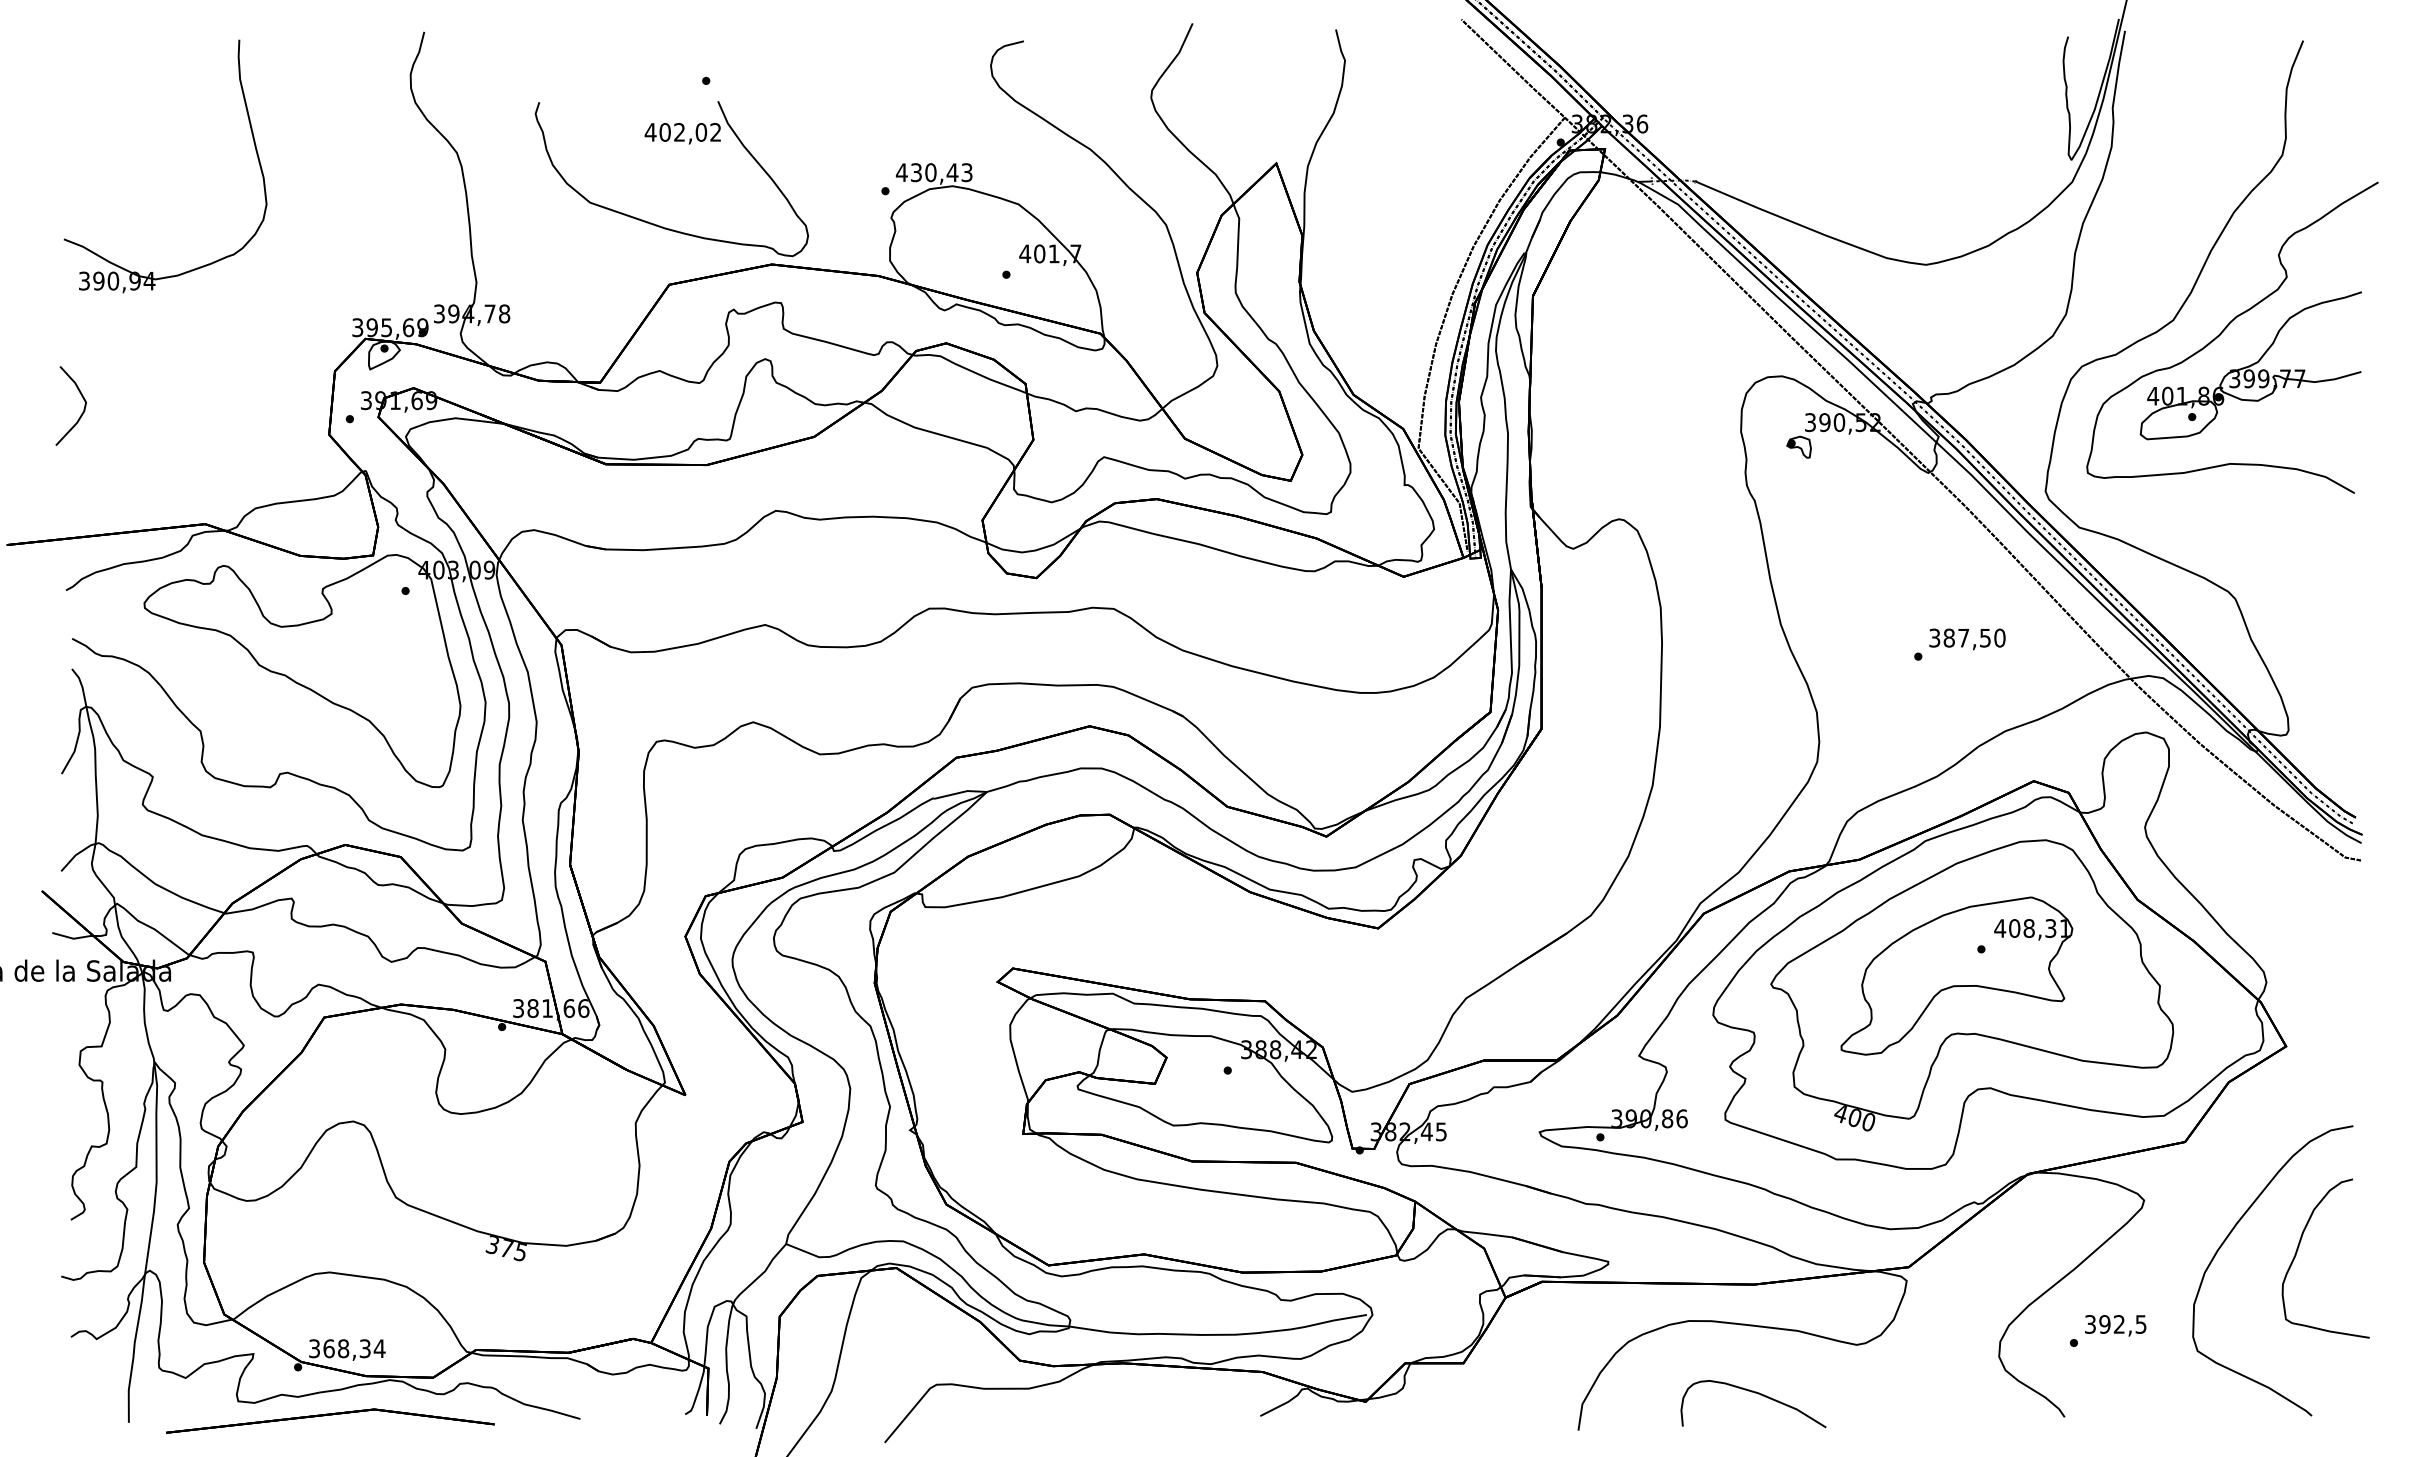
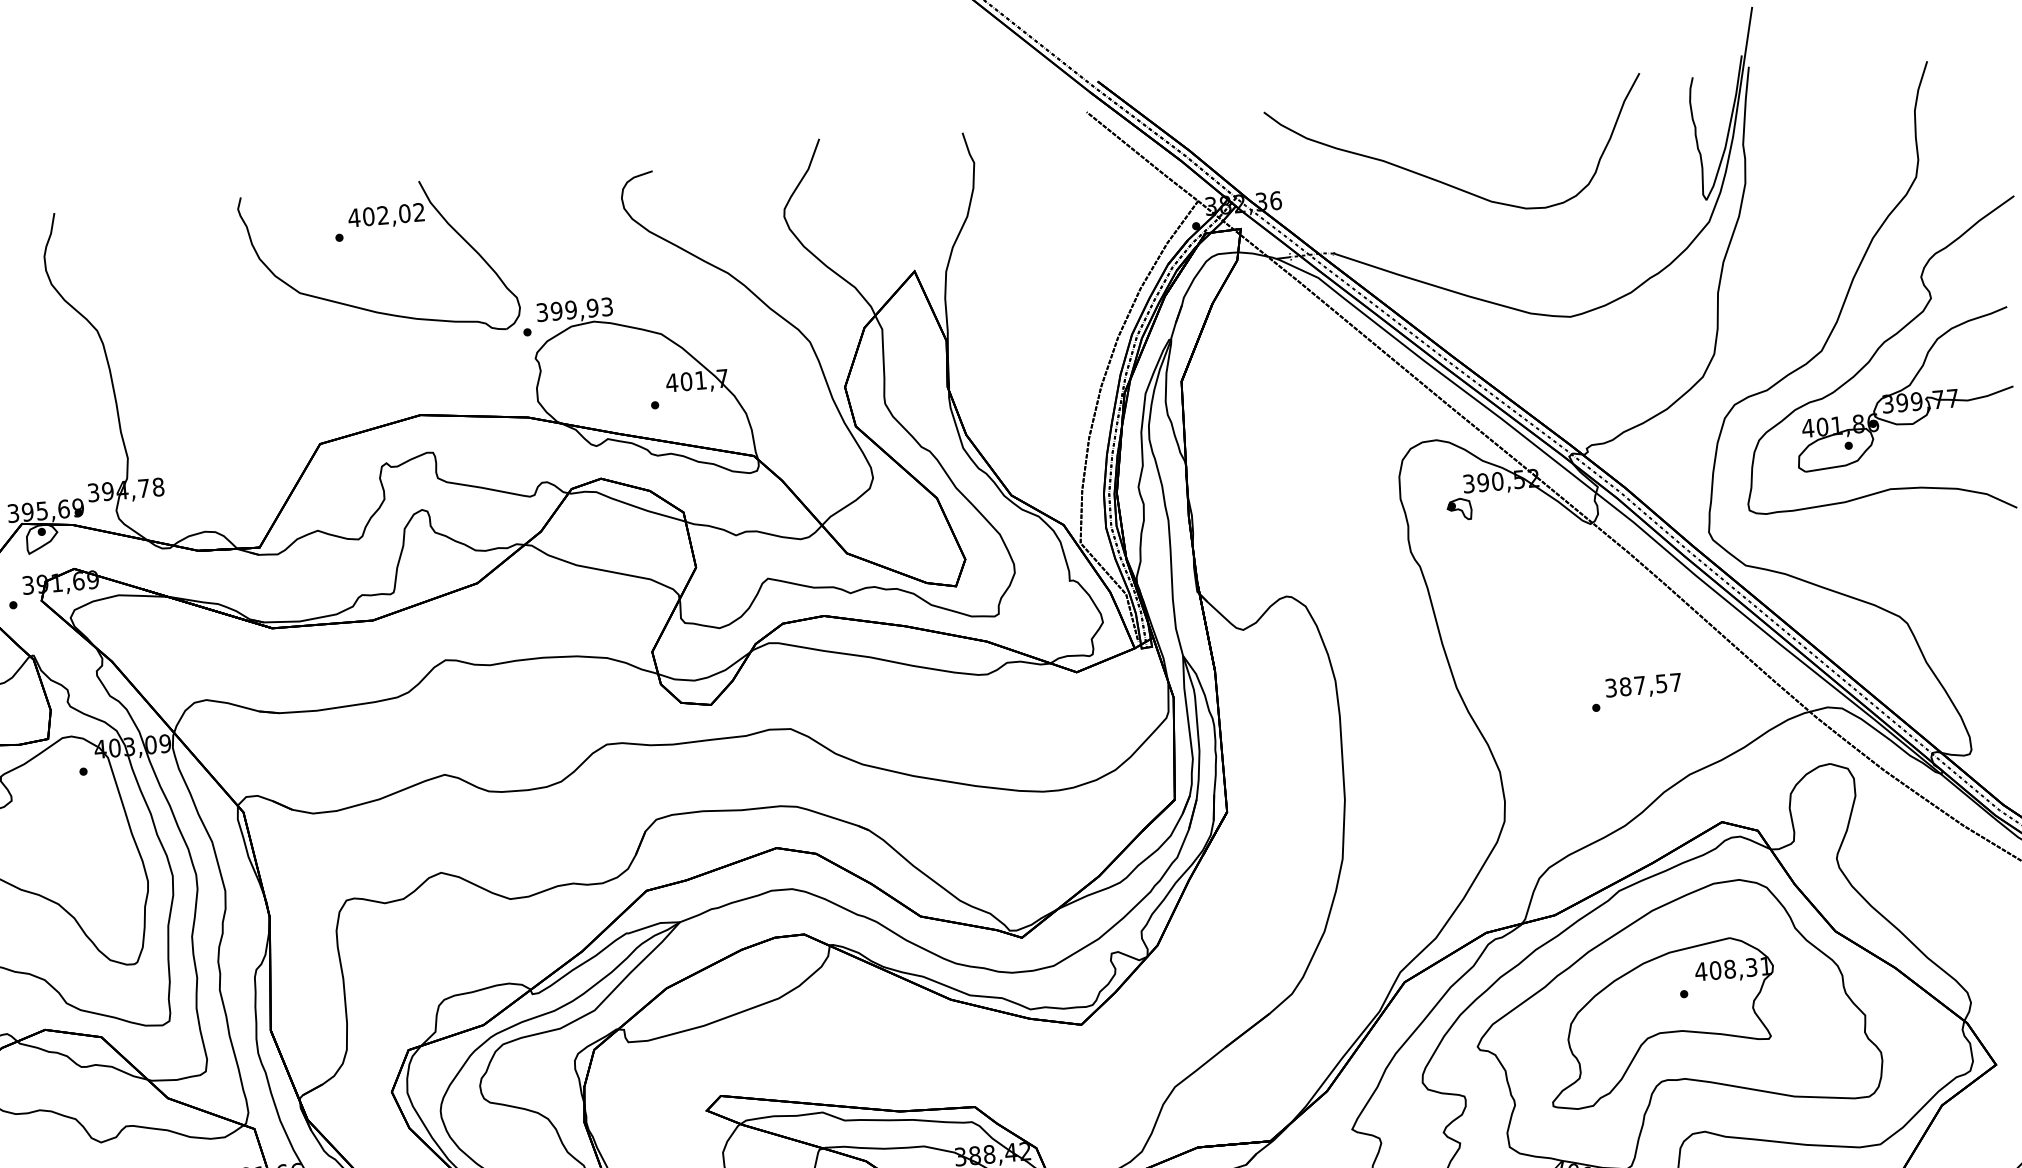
curve: (1812, 120) -> (1445, 182), added
part: (674, 141) -> (378, 224), moved
text: (926, 172) -> (566, 310), 430,43 -> 399,93
text: (1999, 637) -> (1675, 681), 387,50 -> 387,57

